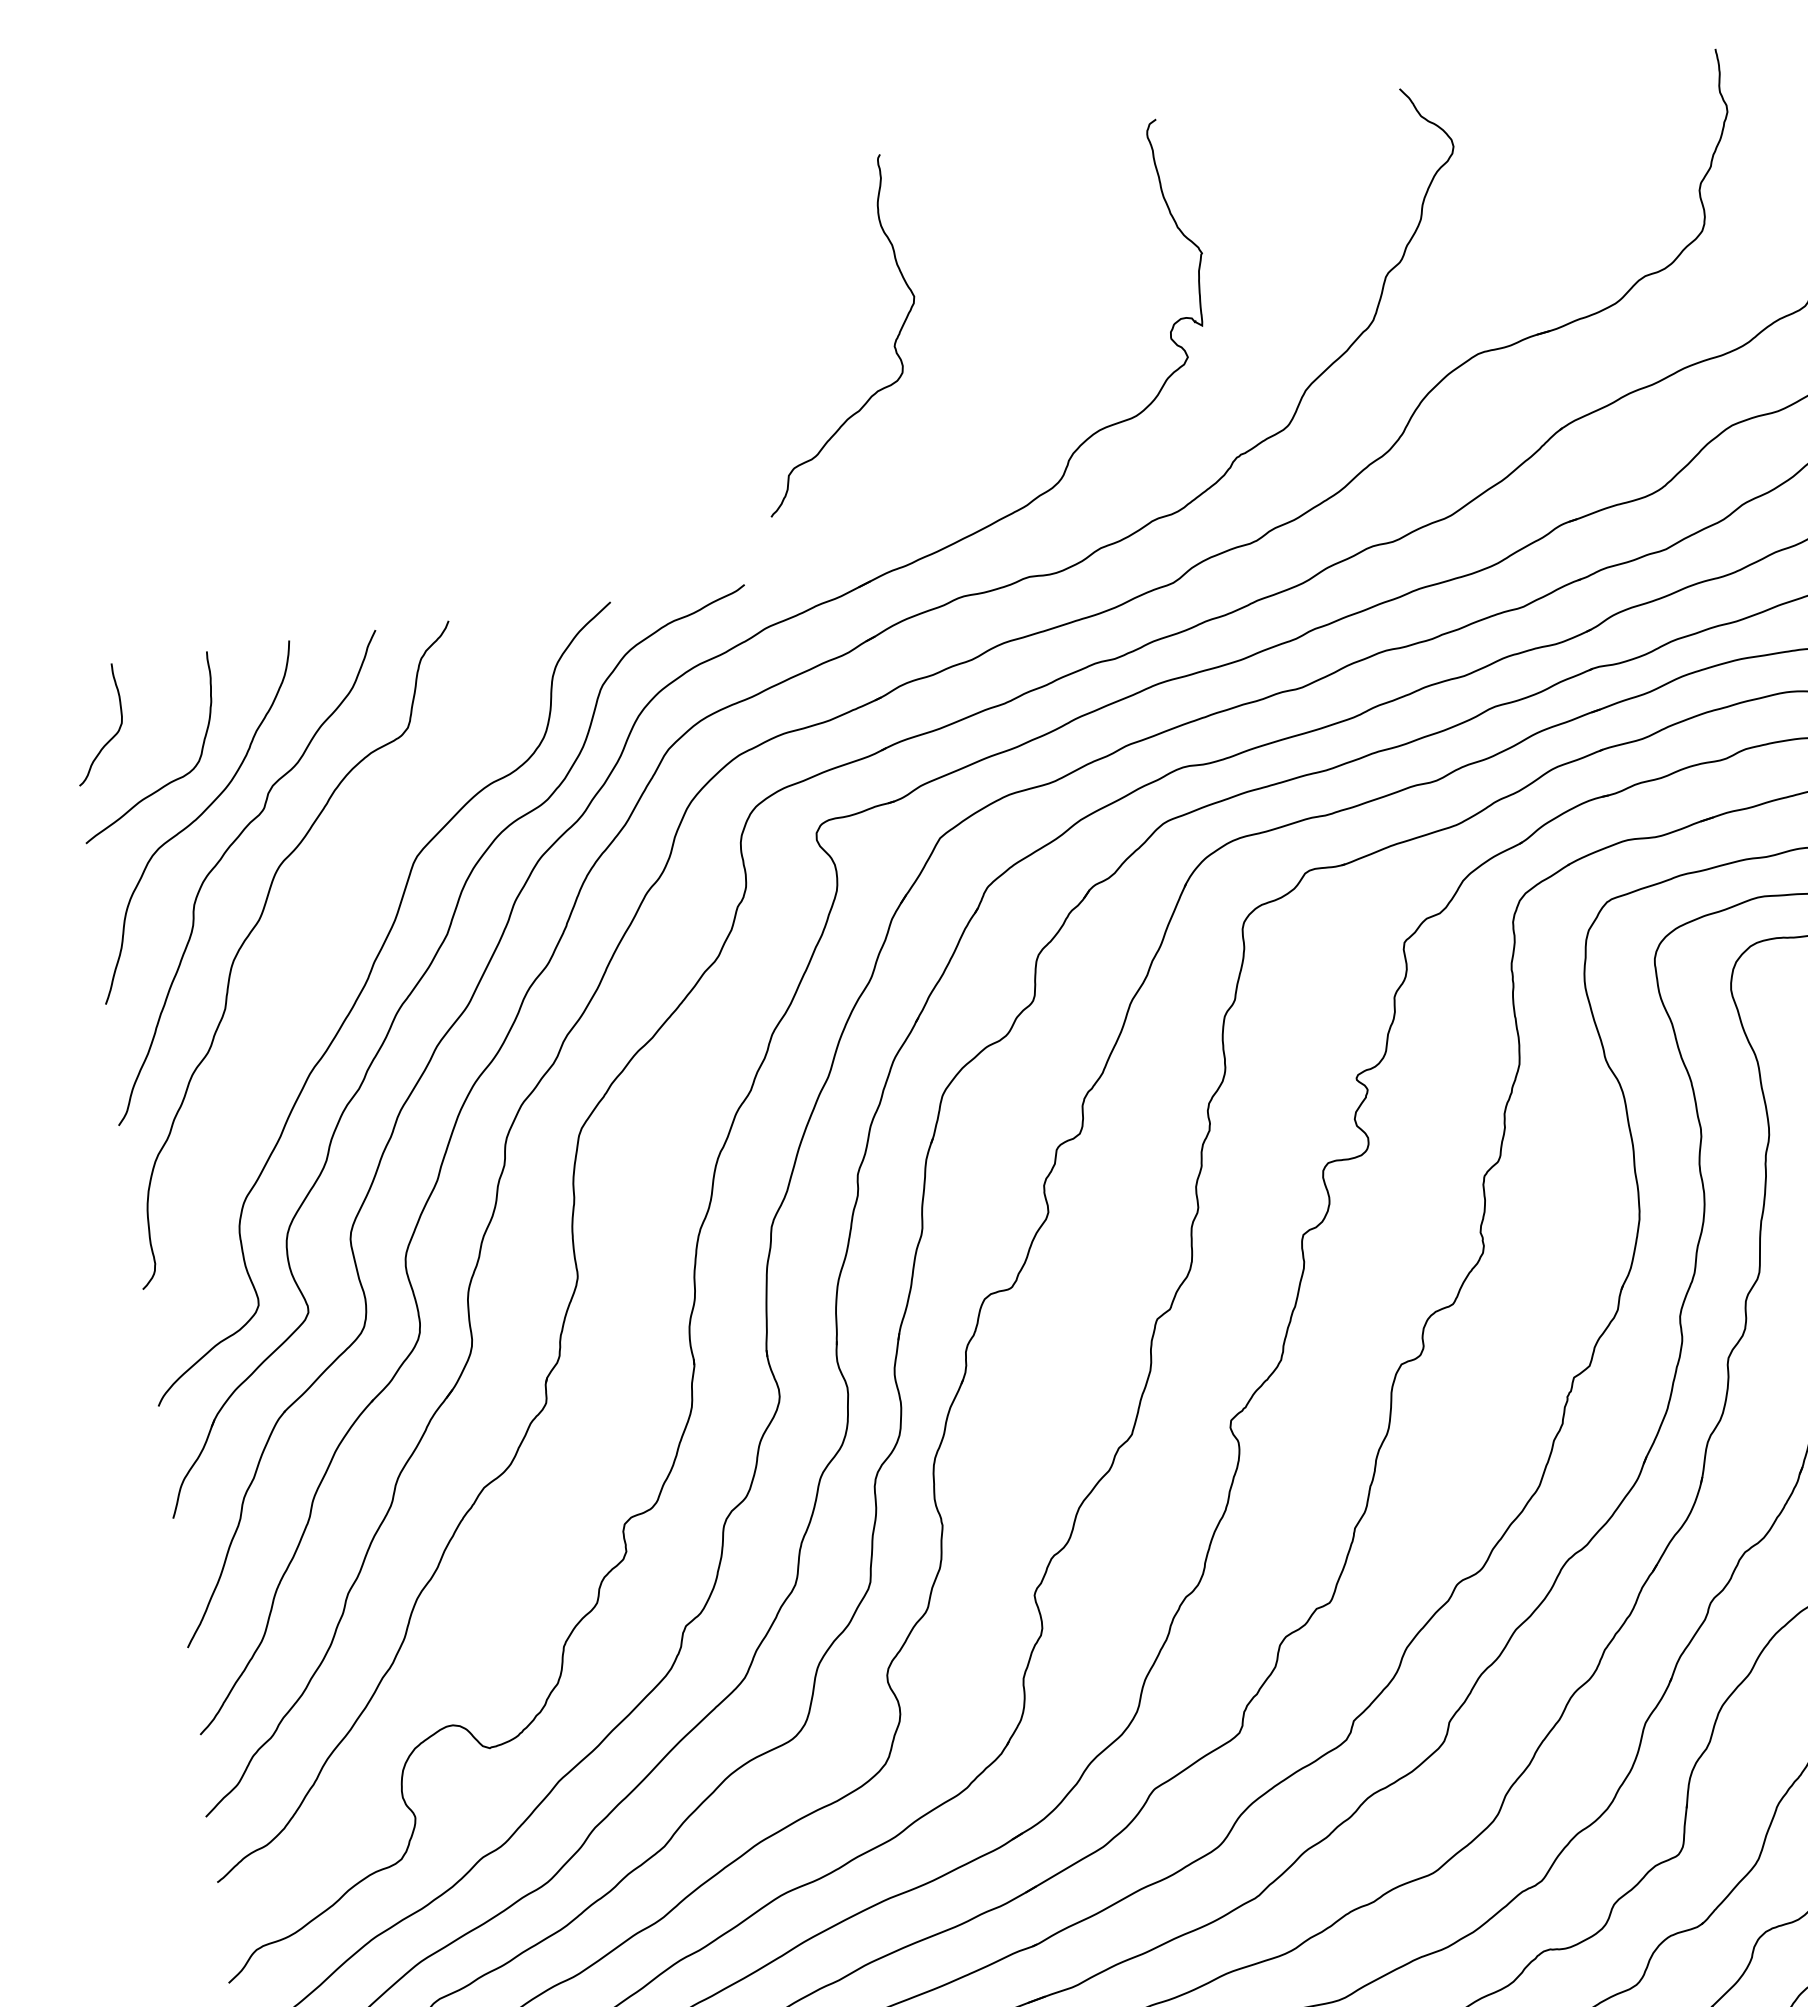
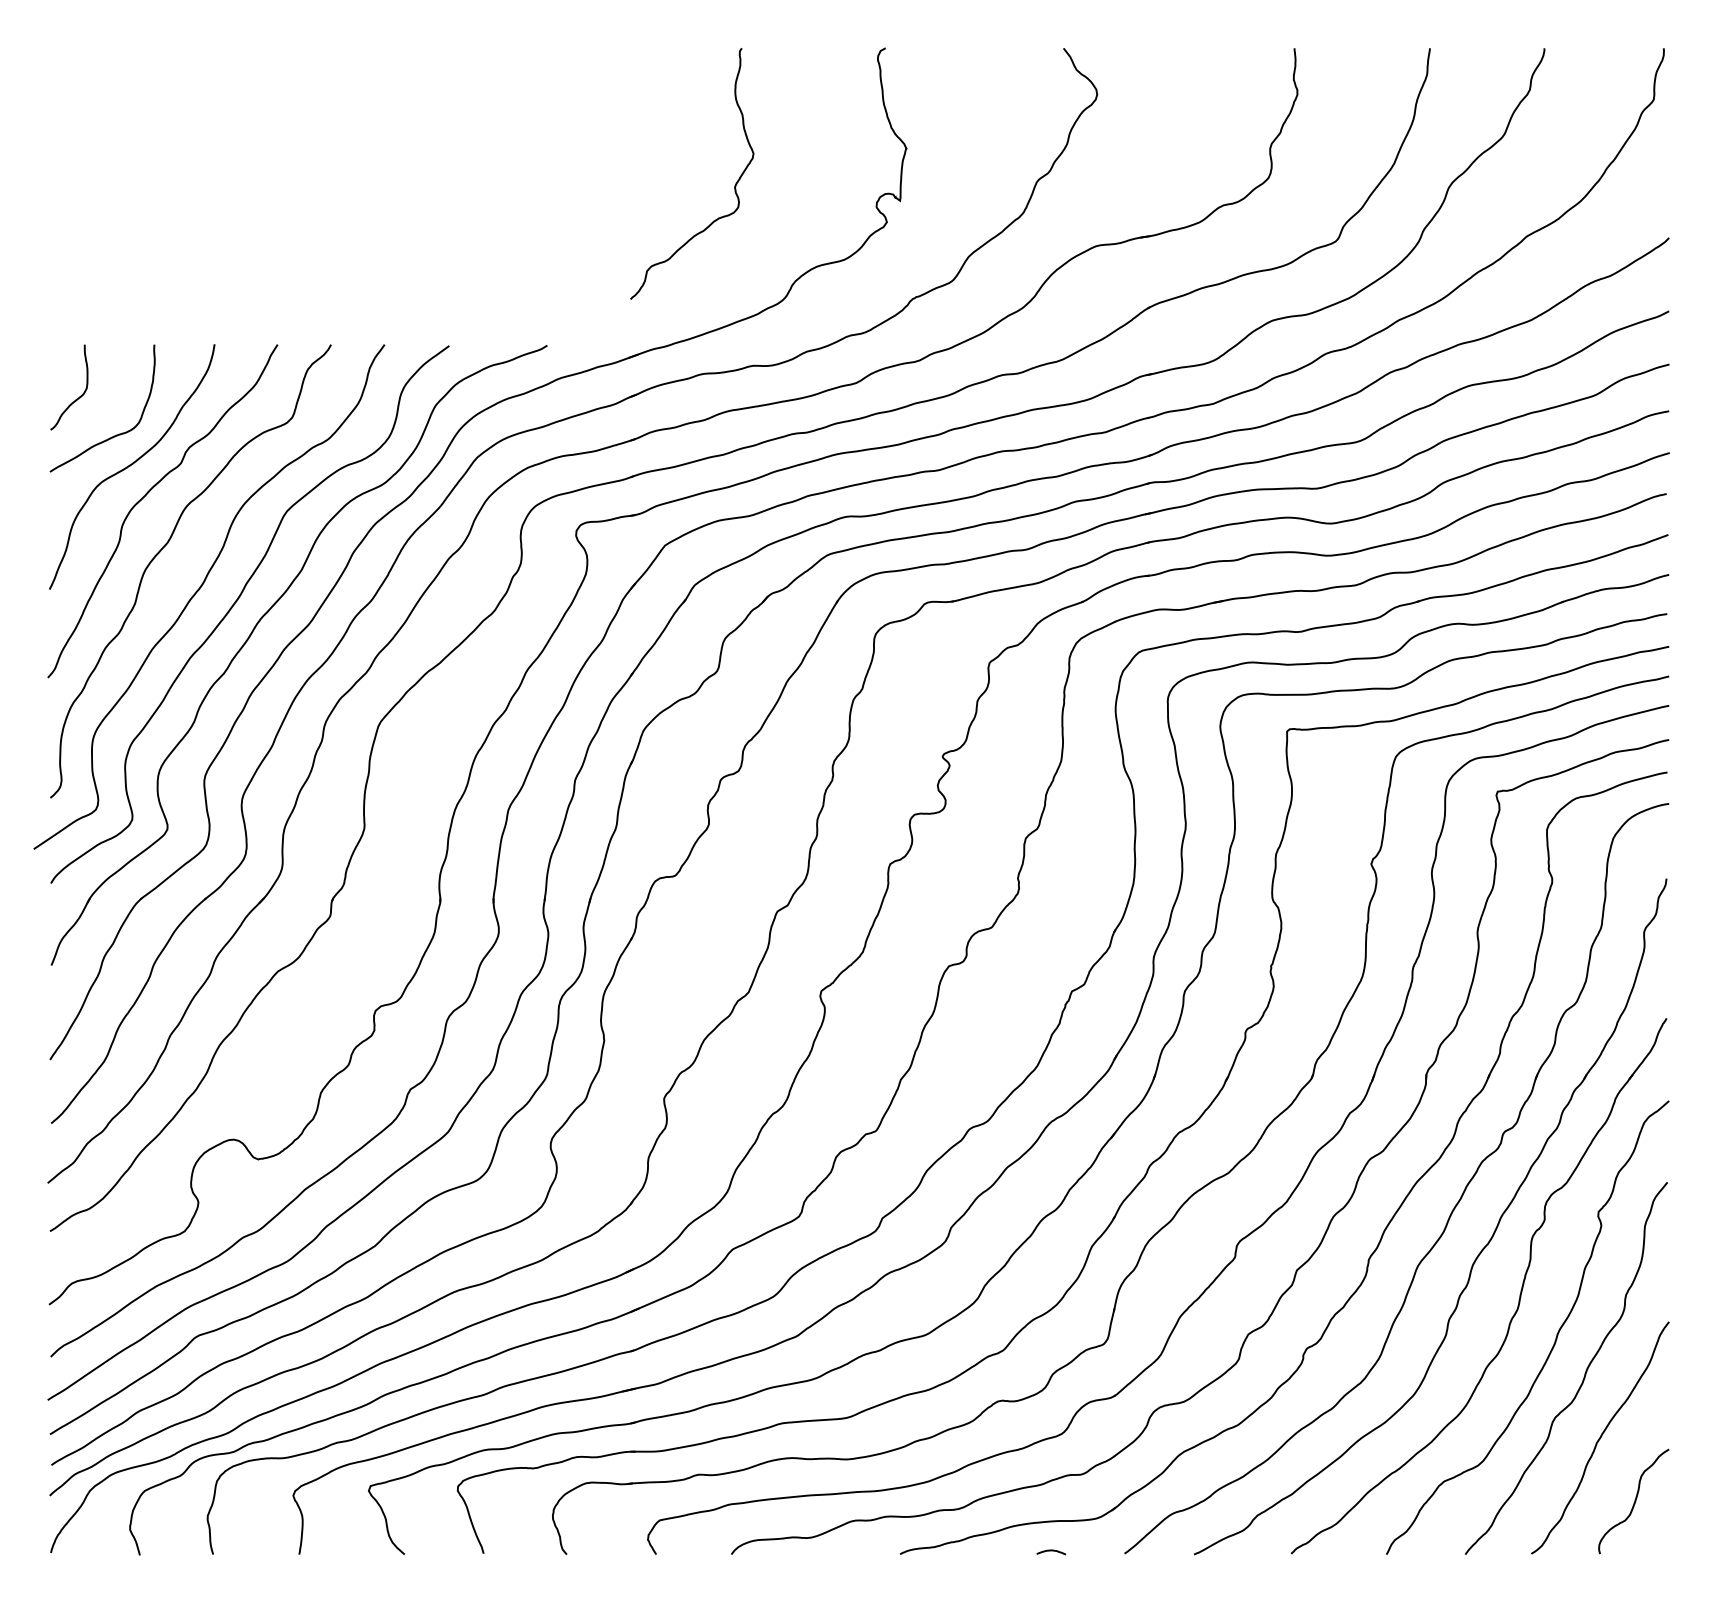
curve: (893, 343) -> (734, 185), moved
curve: (311, 979) -> (199, 590), added

